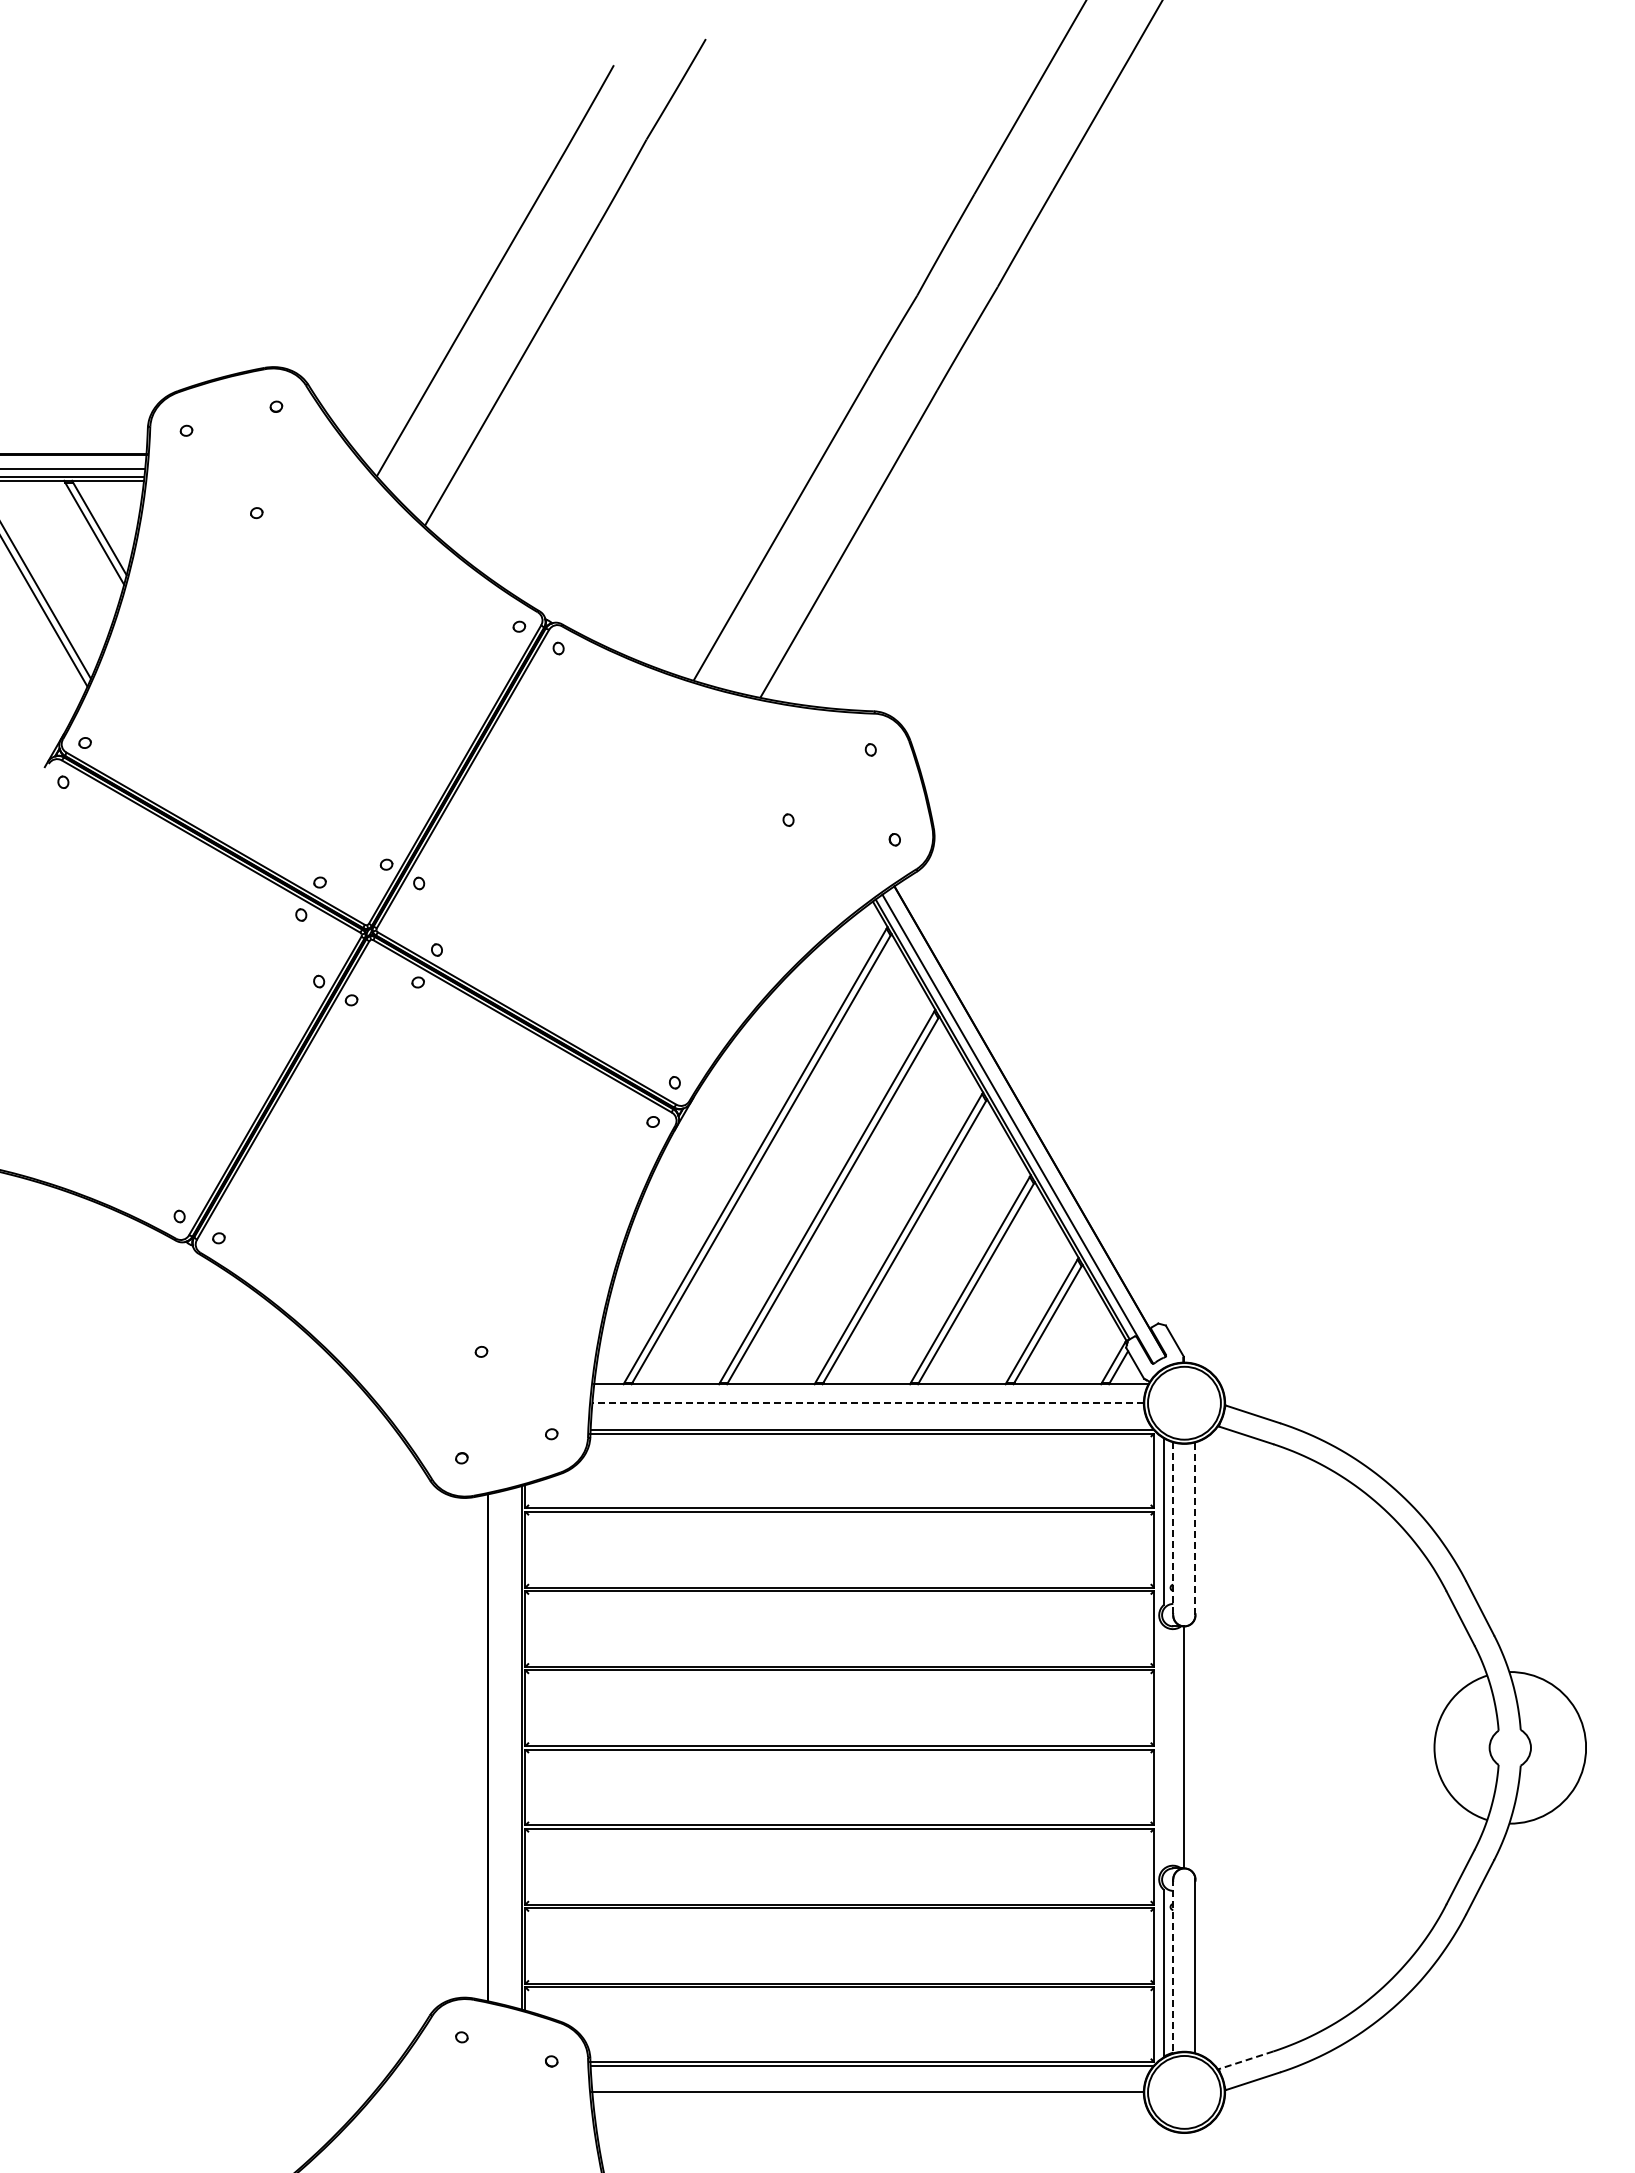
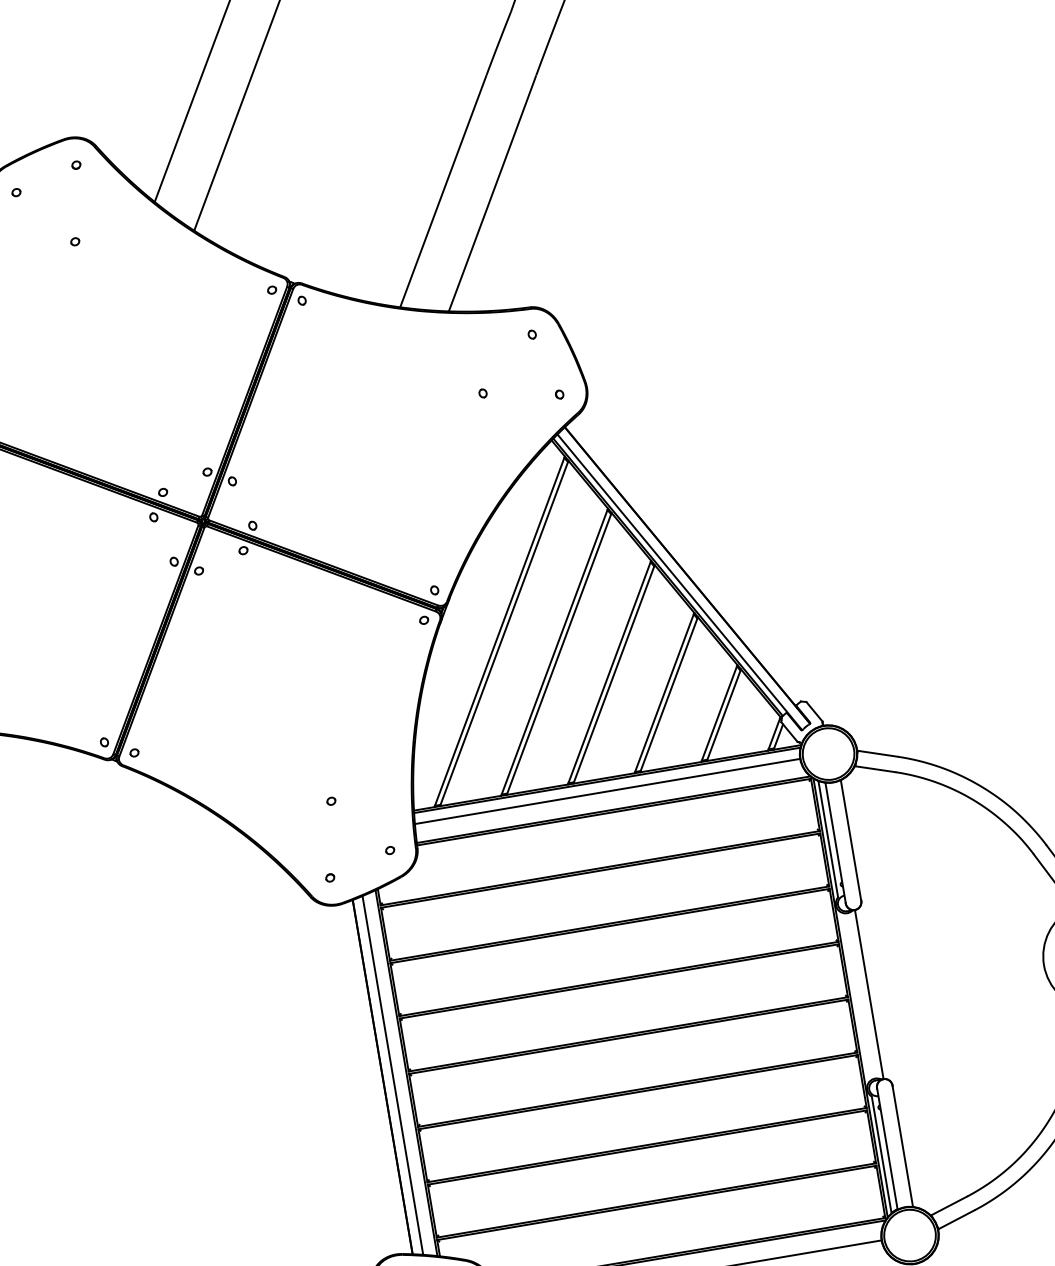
line: (869, 1387) -> (606, 780), added
line: (868, 1403) -> (607, 791), dashed -> solid
line: (1173, 1528) -> (835, 842), dashed -> solid
line: (1195, 1528) -> (851, 840), dashed -> solid
line: (502, 1747) -> (392, 1075), added
line: (1157, 1747) -> (850, 997), added
line: (1173, 1966) -> (887, 1148), dashed -> solid
line: (1246, 2060) -> (949, 1205), dashed -> solid

